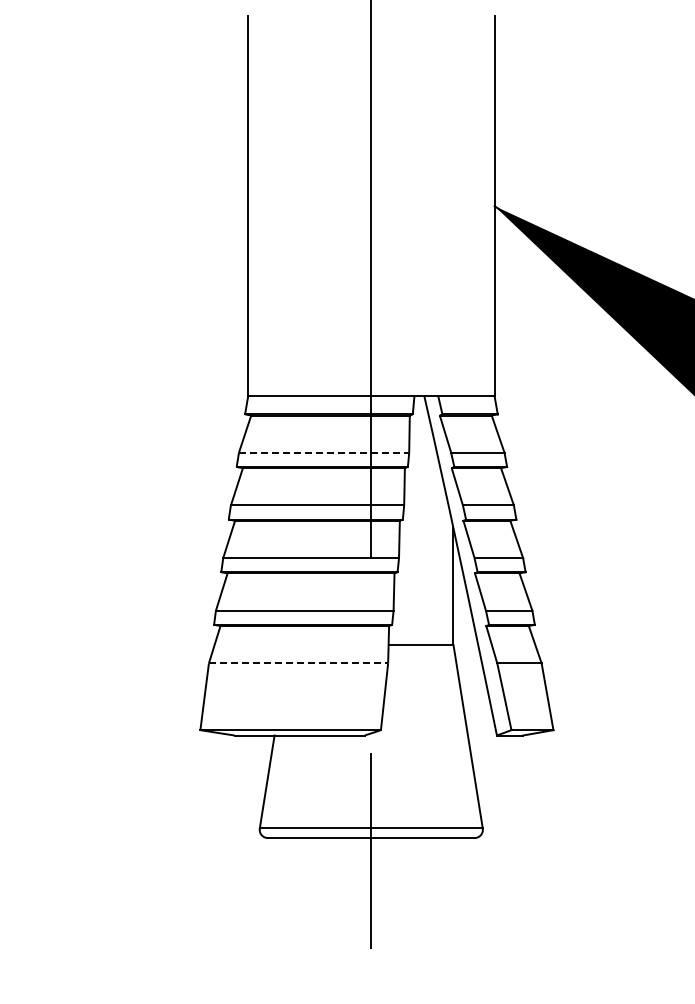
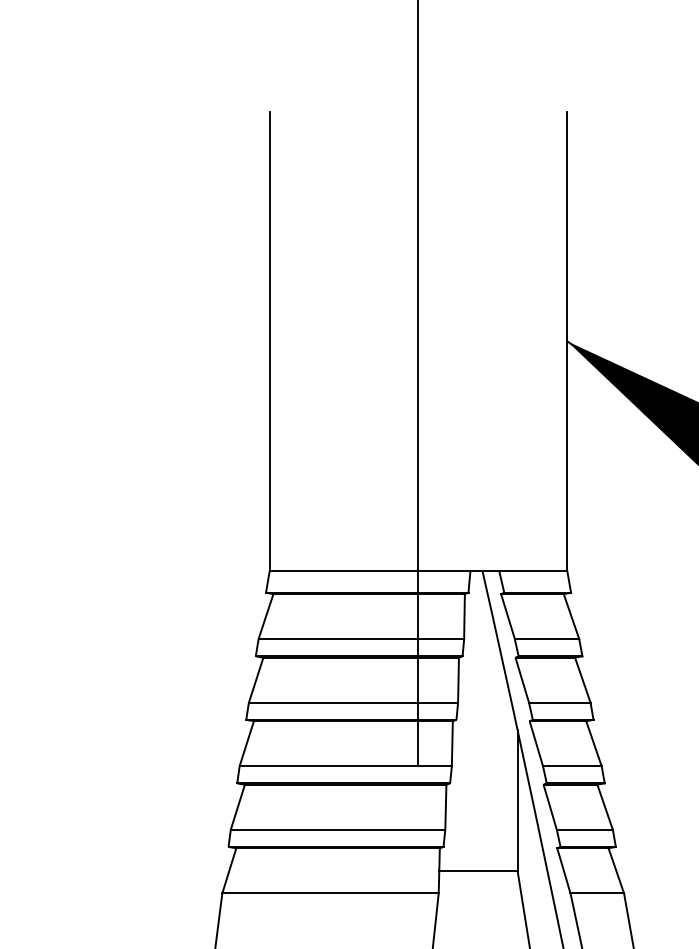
line: (324, 452) -> (361, 638), dashed -> solid
line: (298, 663) -> (330, 893), dashed -> solid

